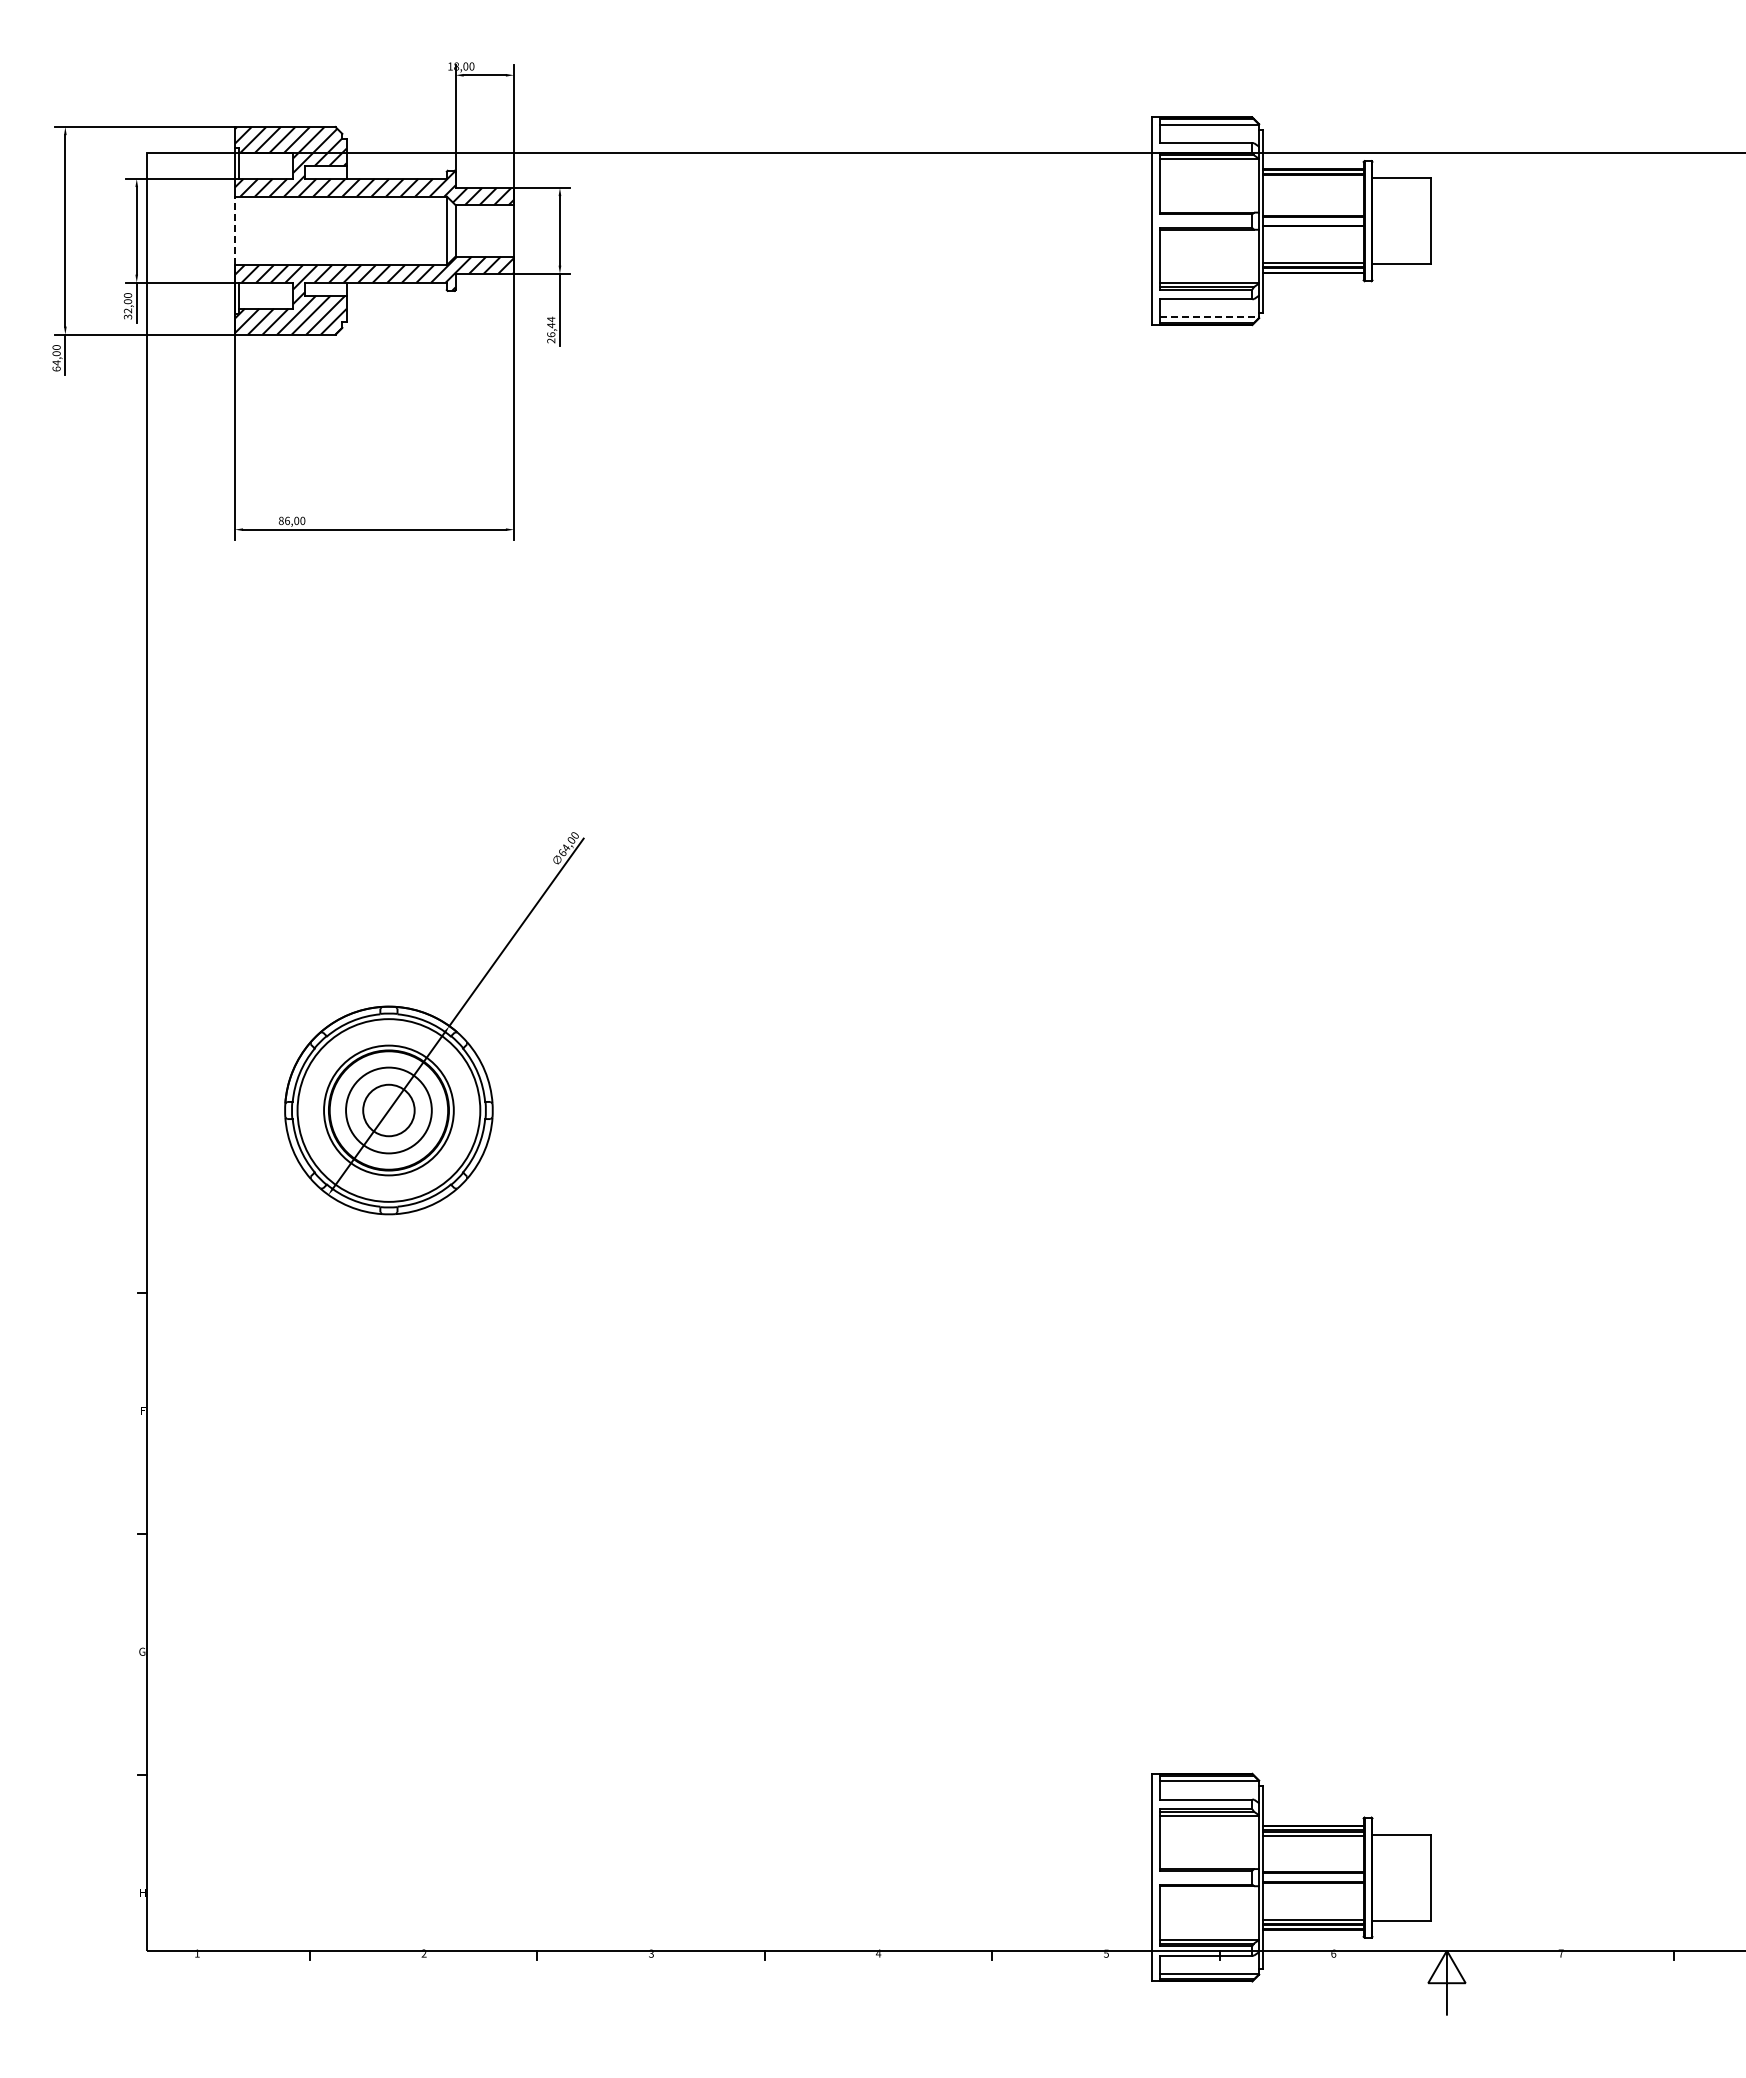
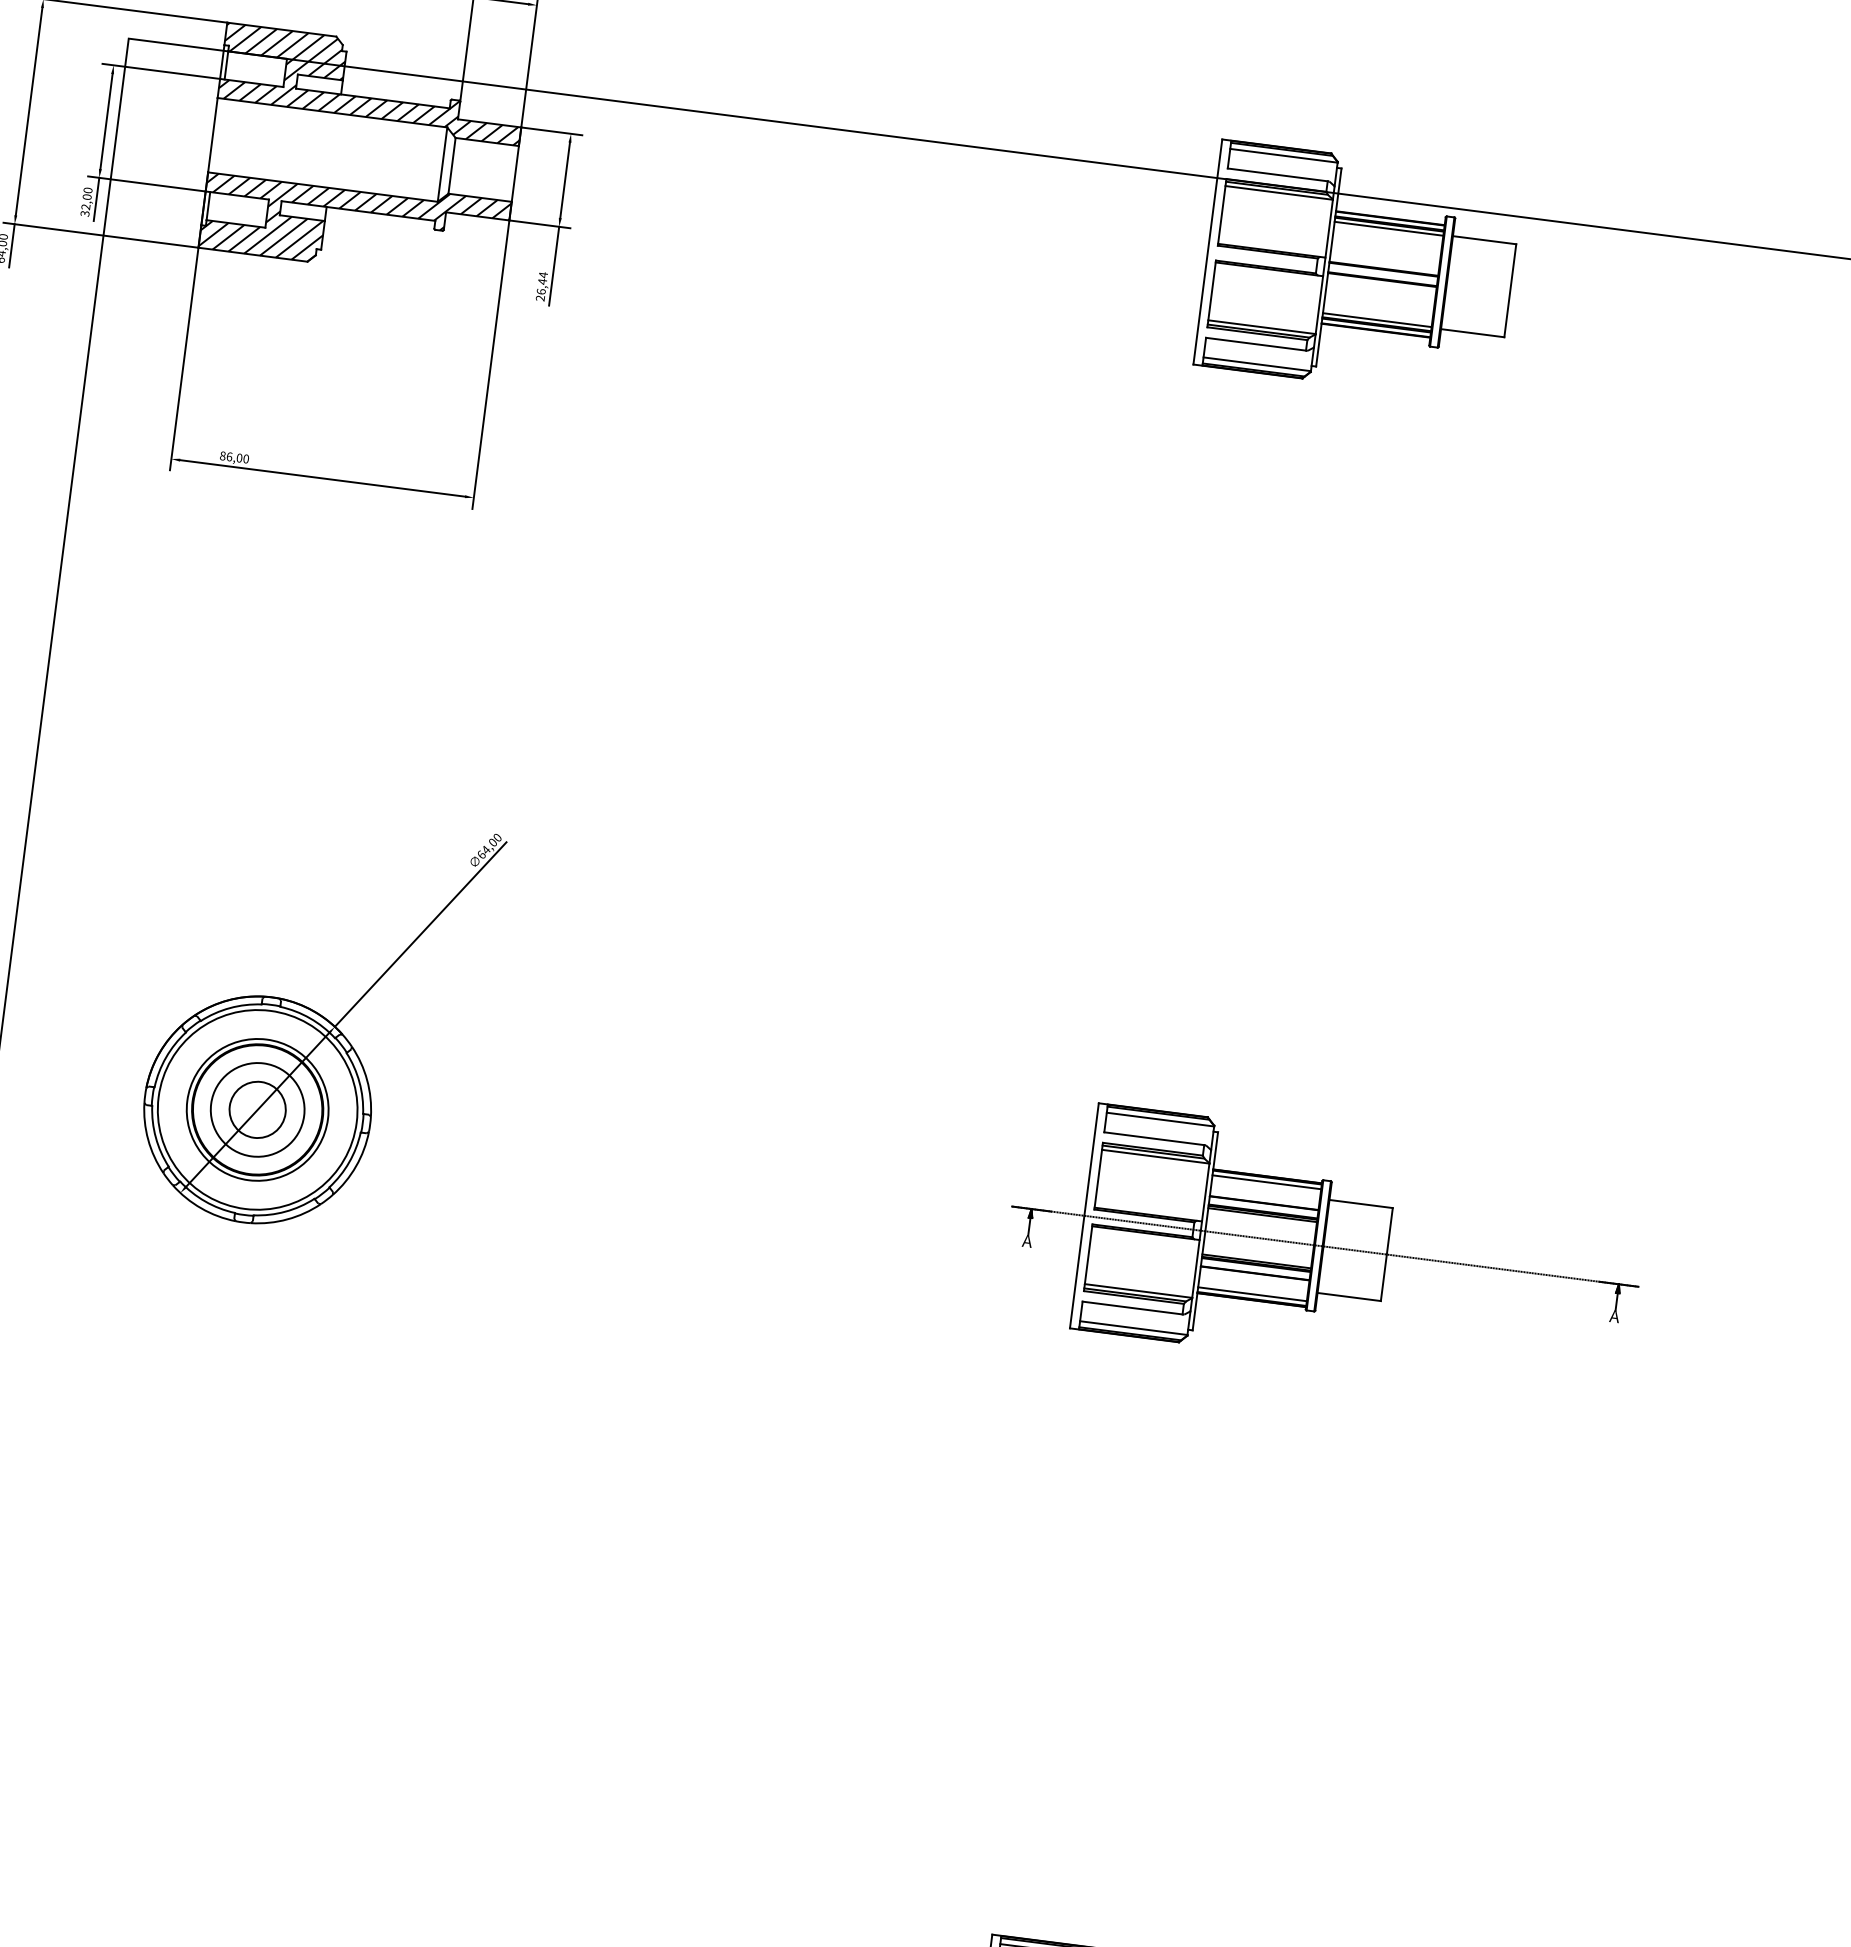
line: (1313, 179) -> (1388, 229), added
line: (234, 230) -> (212, 134), dashed -> solid
line: (1209, 317) -> (1257, 364), dashed -> solid
part: (1373, 1110) -> (1324, 1246), added

